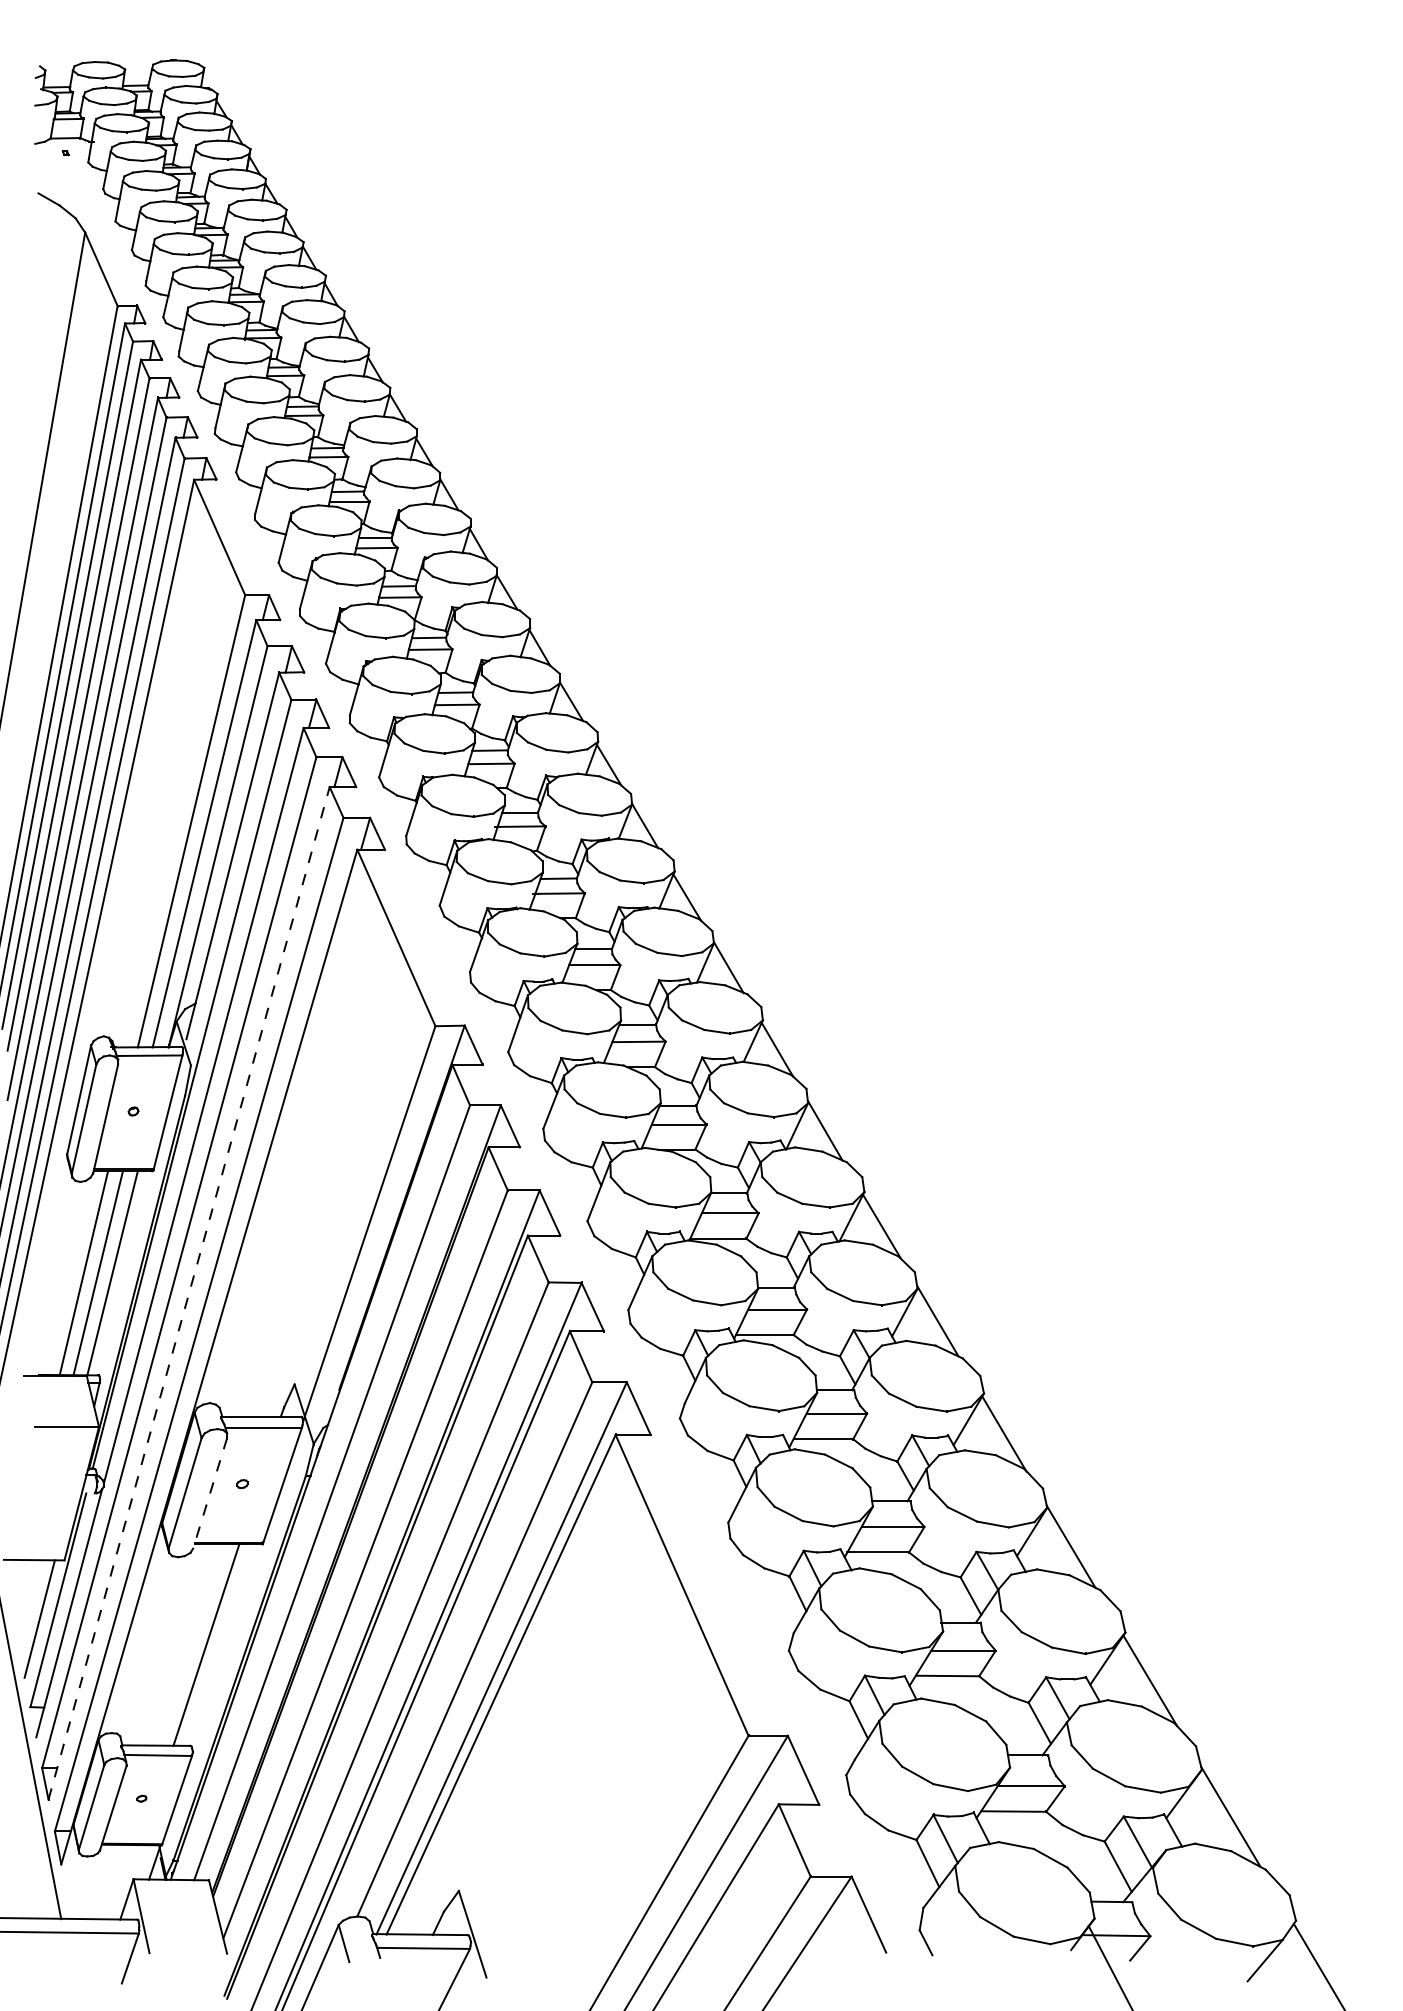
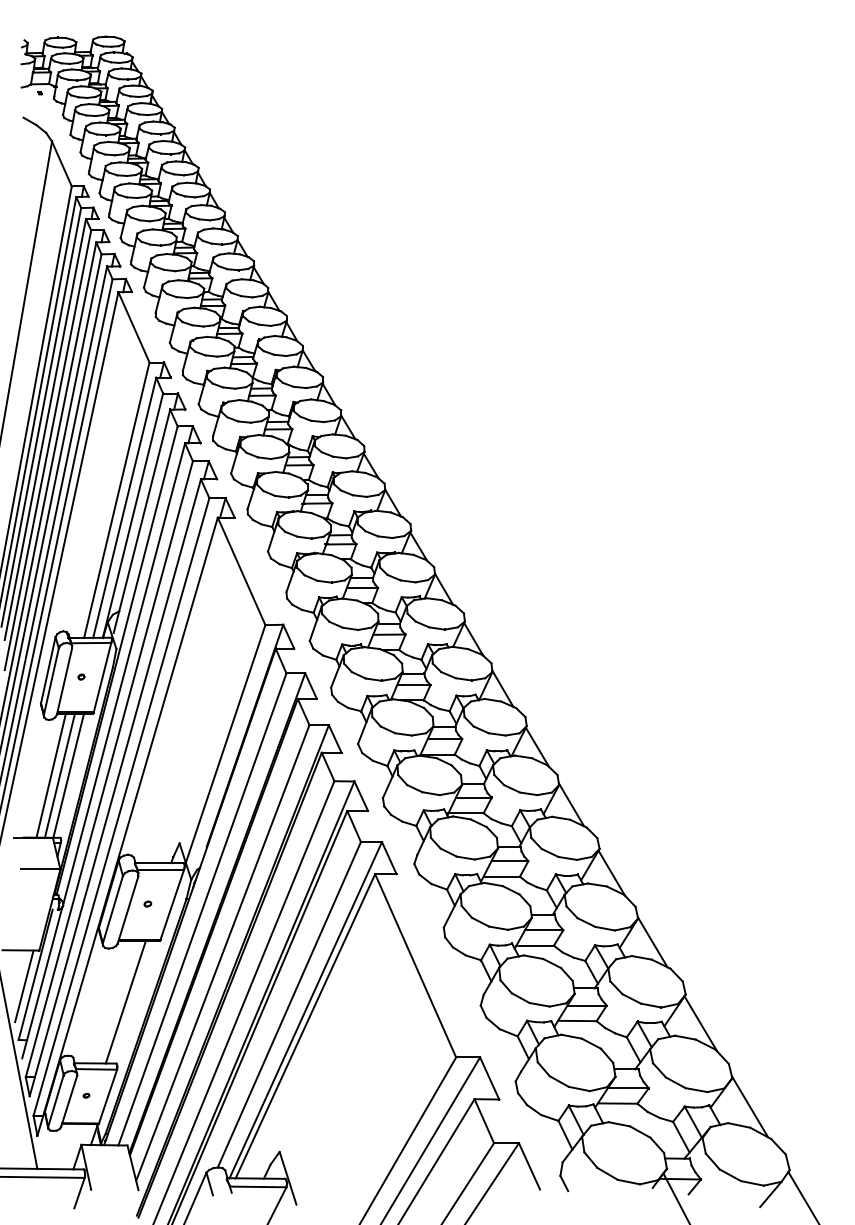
line: (189, 1292) -> (115, 787), dashed -> solid
line: (209, 1494) -> (127, 910), dashed -> solid

